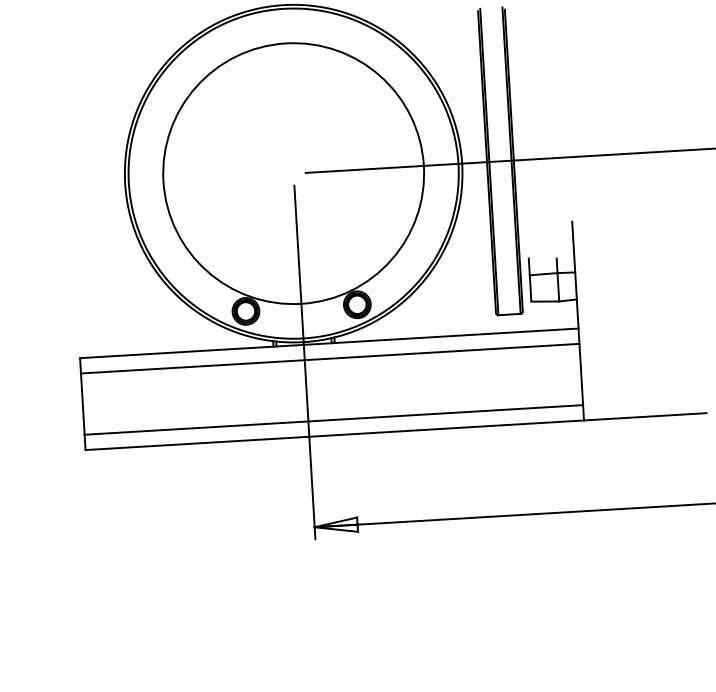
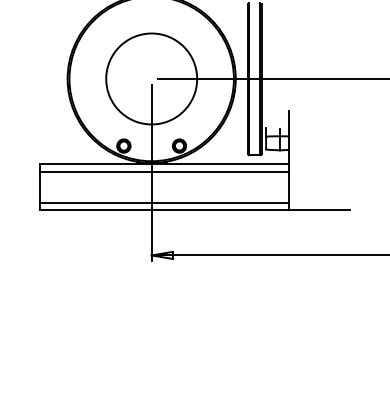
circle: (293, 172) -> (151, 78), size x0.7

